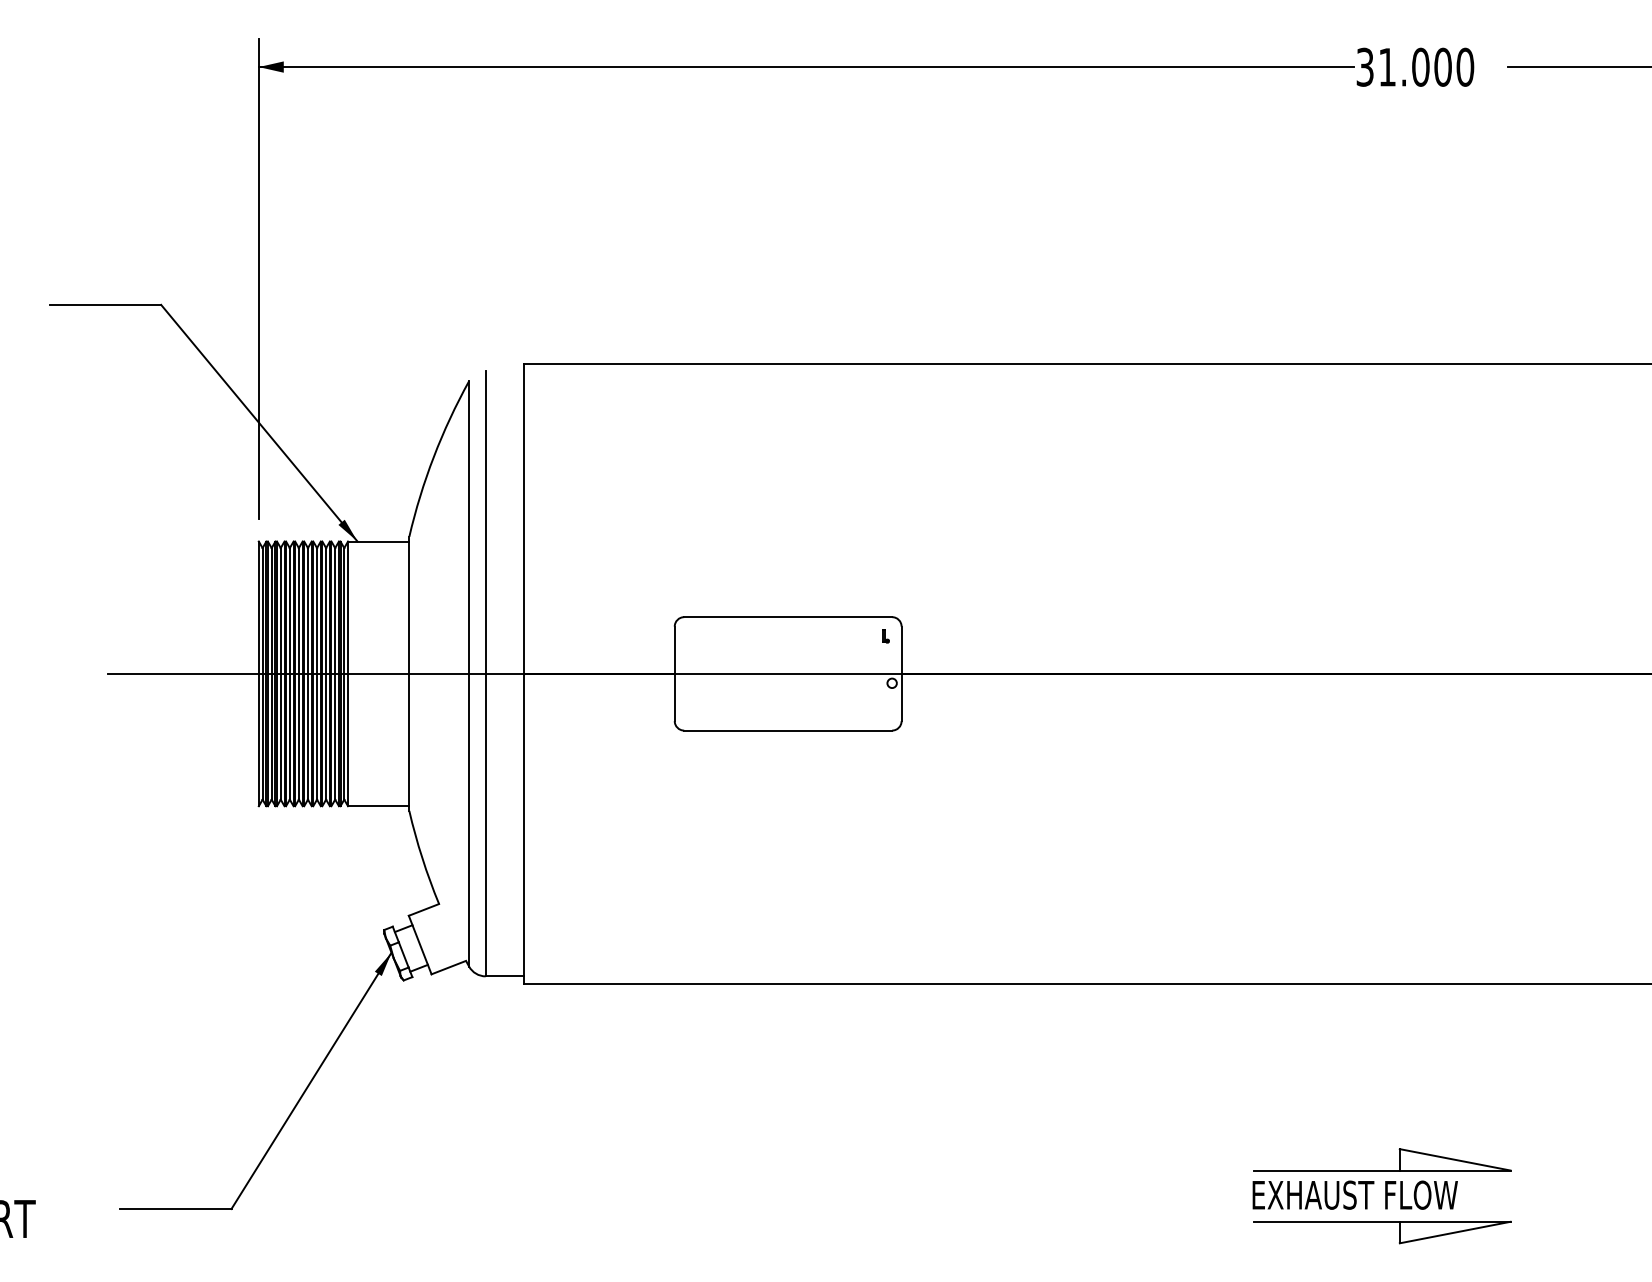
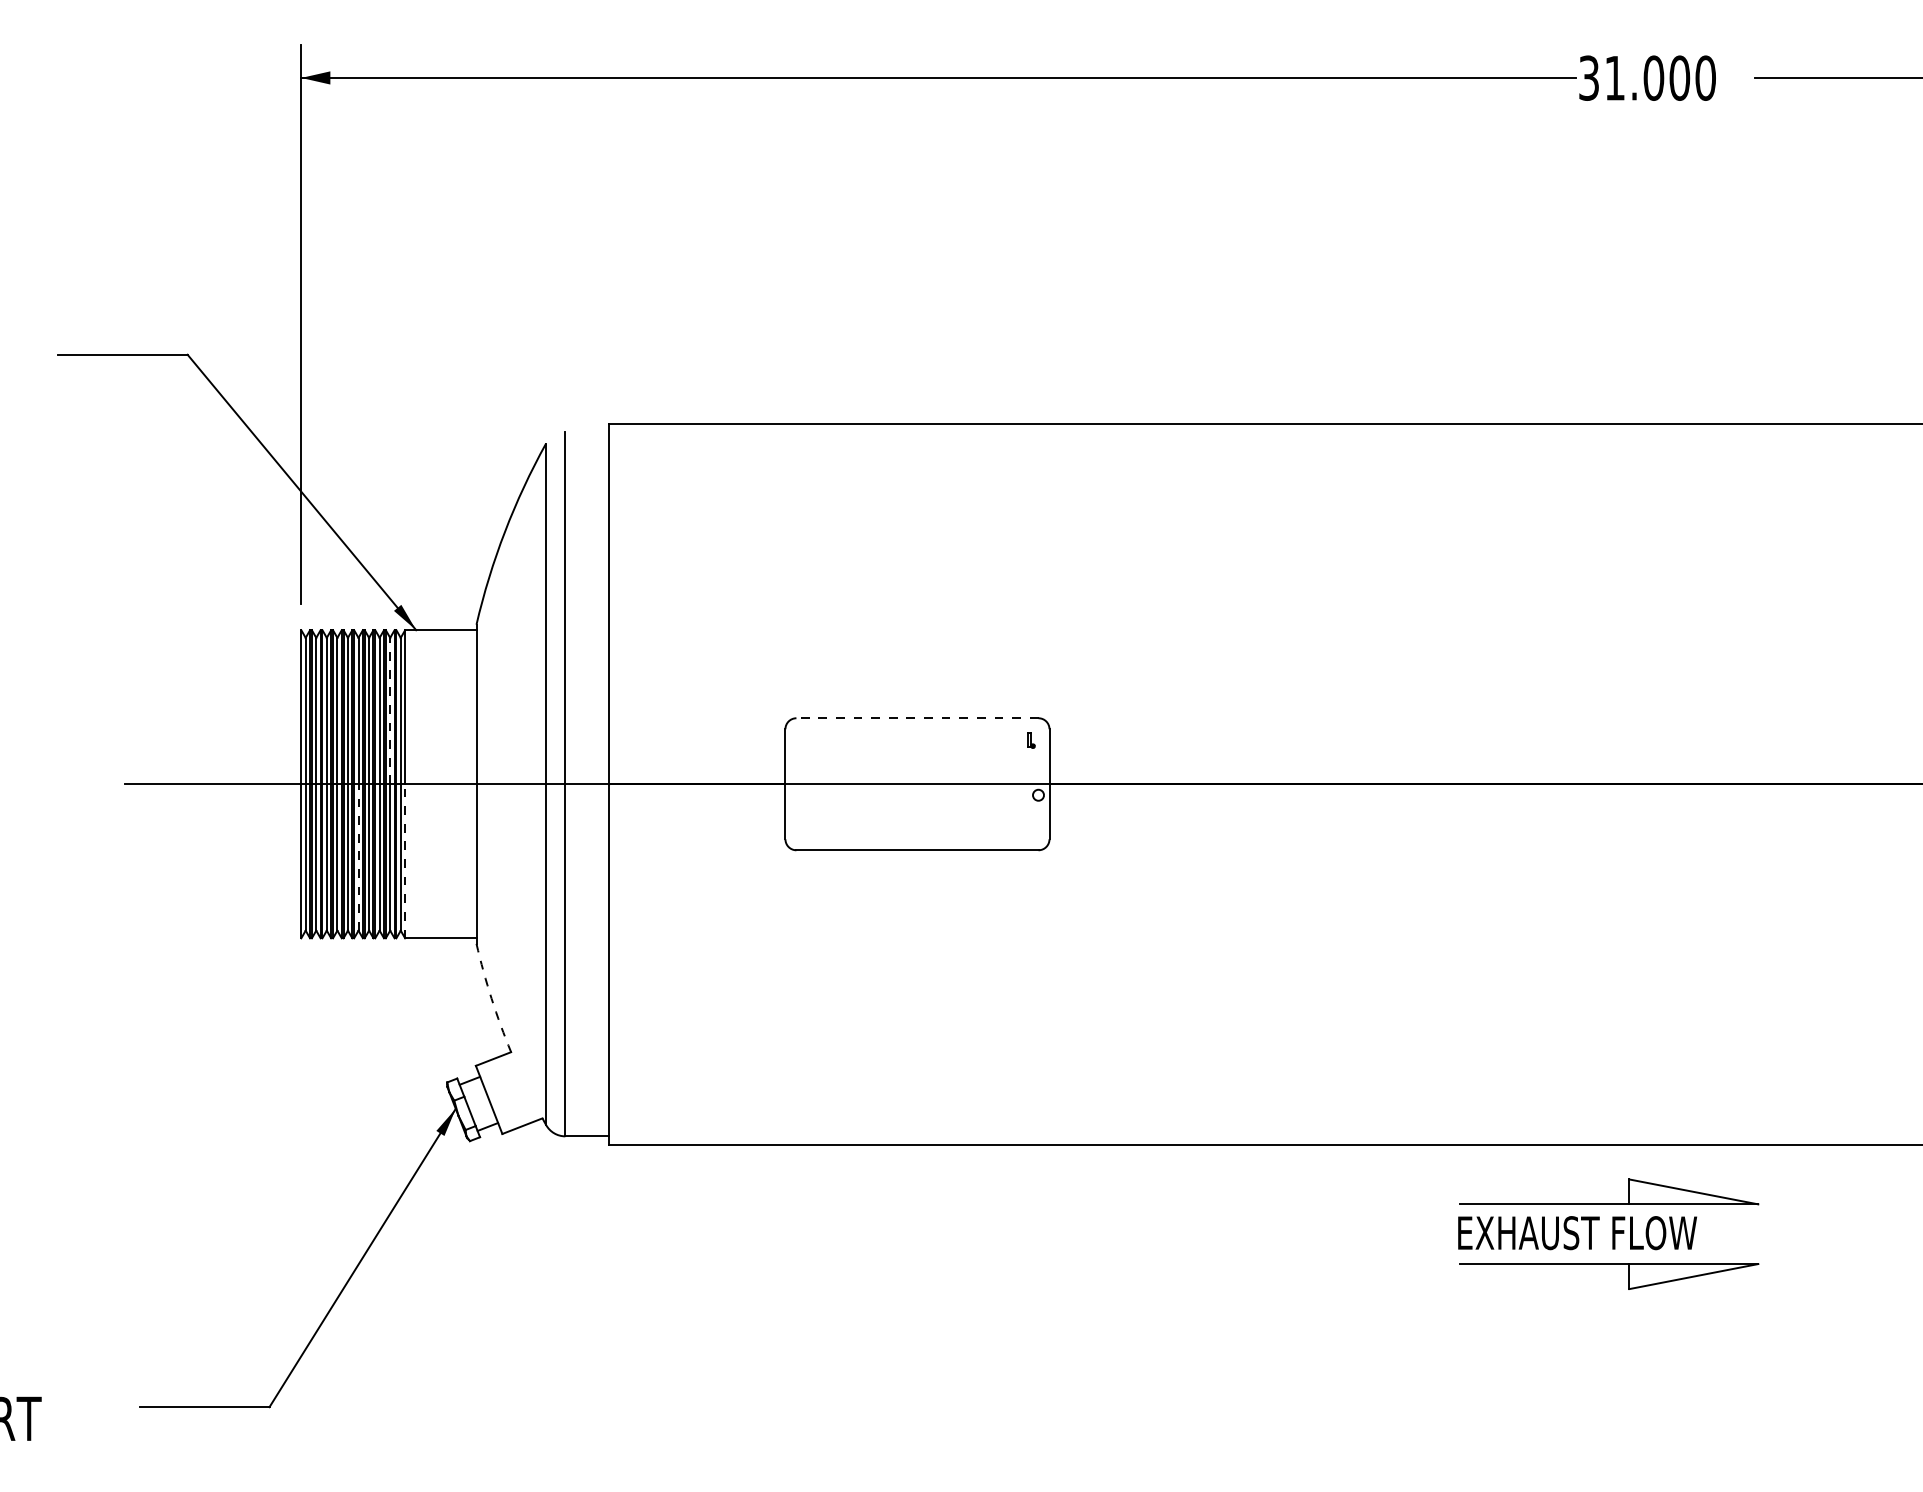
line: (335, 610) -> (390, 710), solid -> dashed
line: (787, 617) -> (916, 718), solid -> dashed
line: (307, 735) -> (358, 856), solid -> dashed
line: (348, 739) -> (405, 860), solid -> dashed
arc: (422, 857) -> (491, 998), solid -> dashed
part: (1381, 1195) -> (1608, 1233), moved

